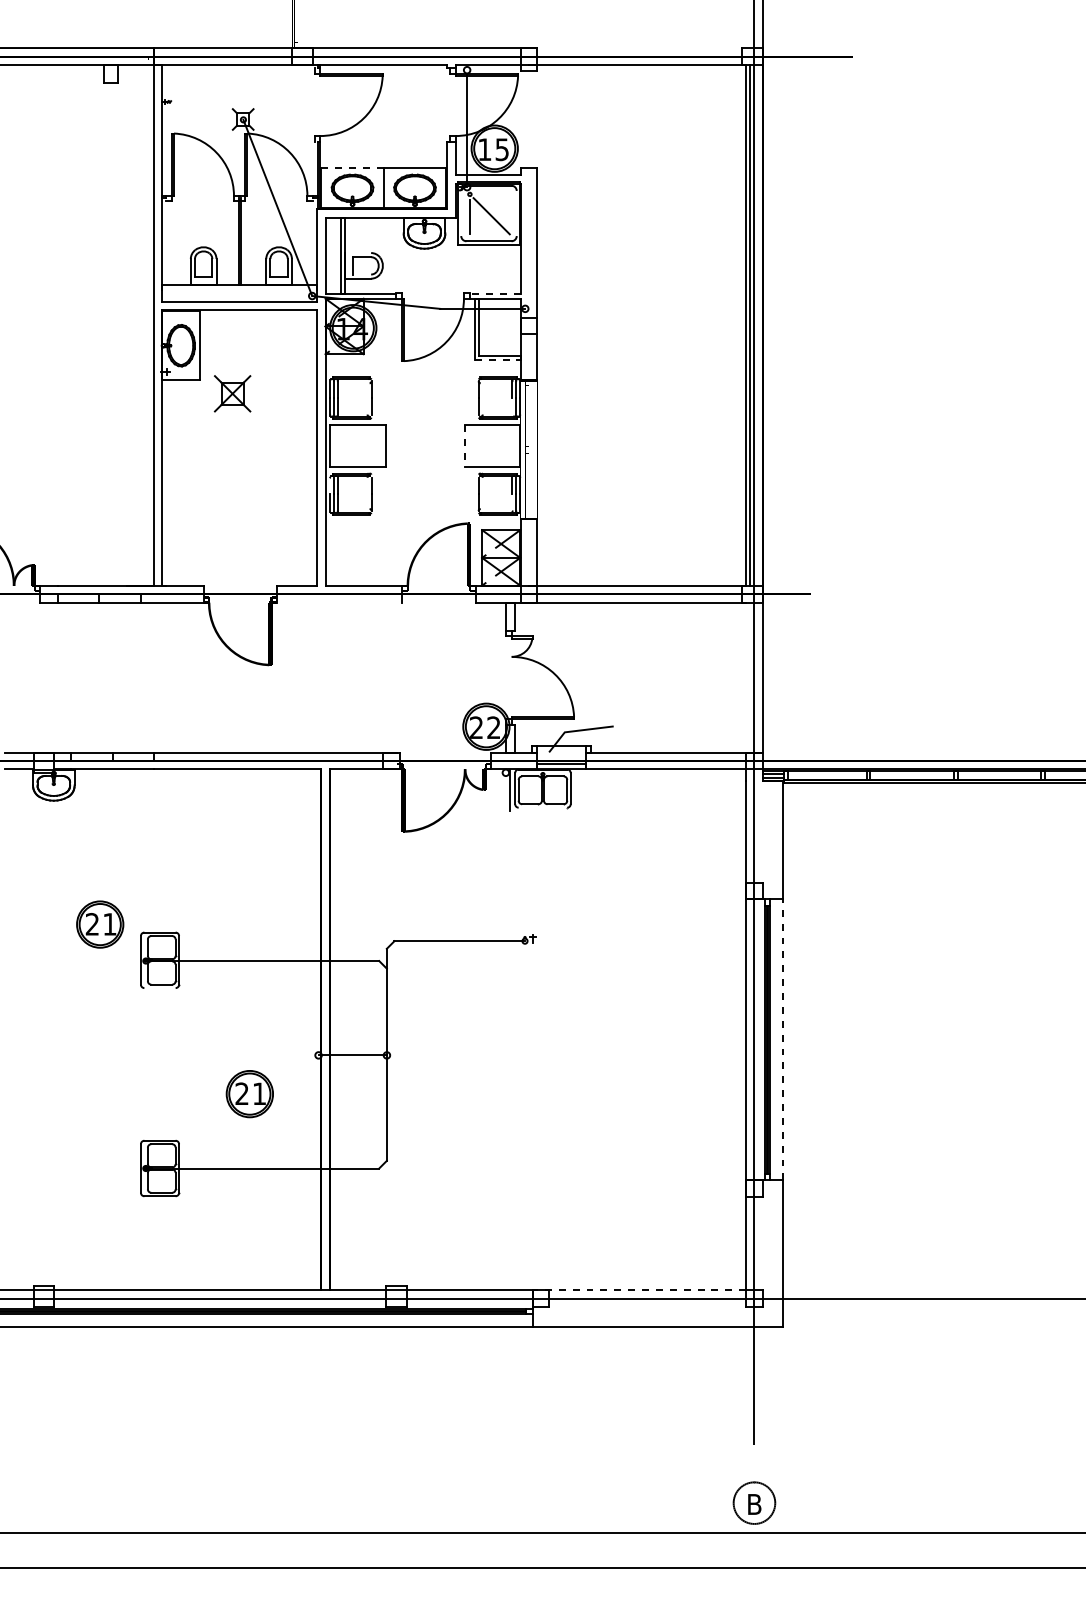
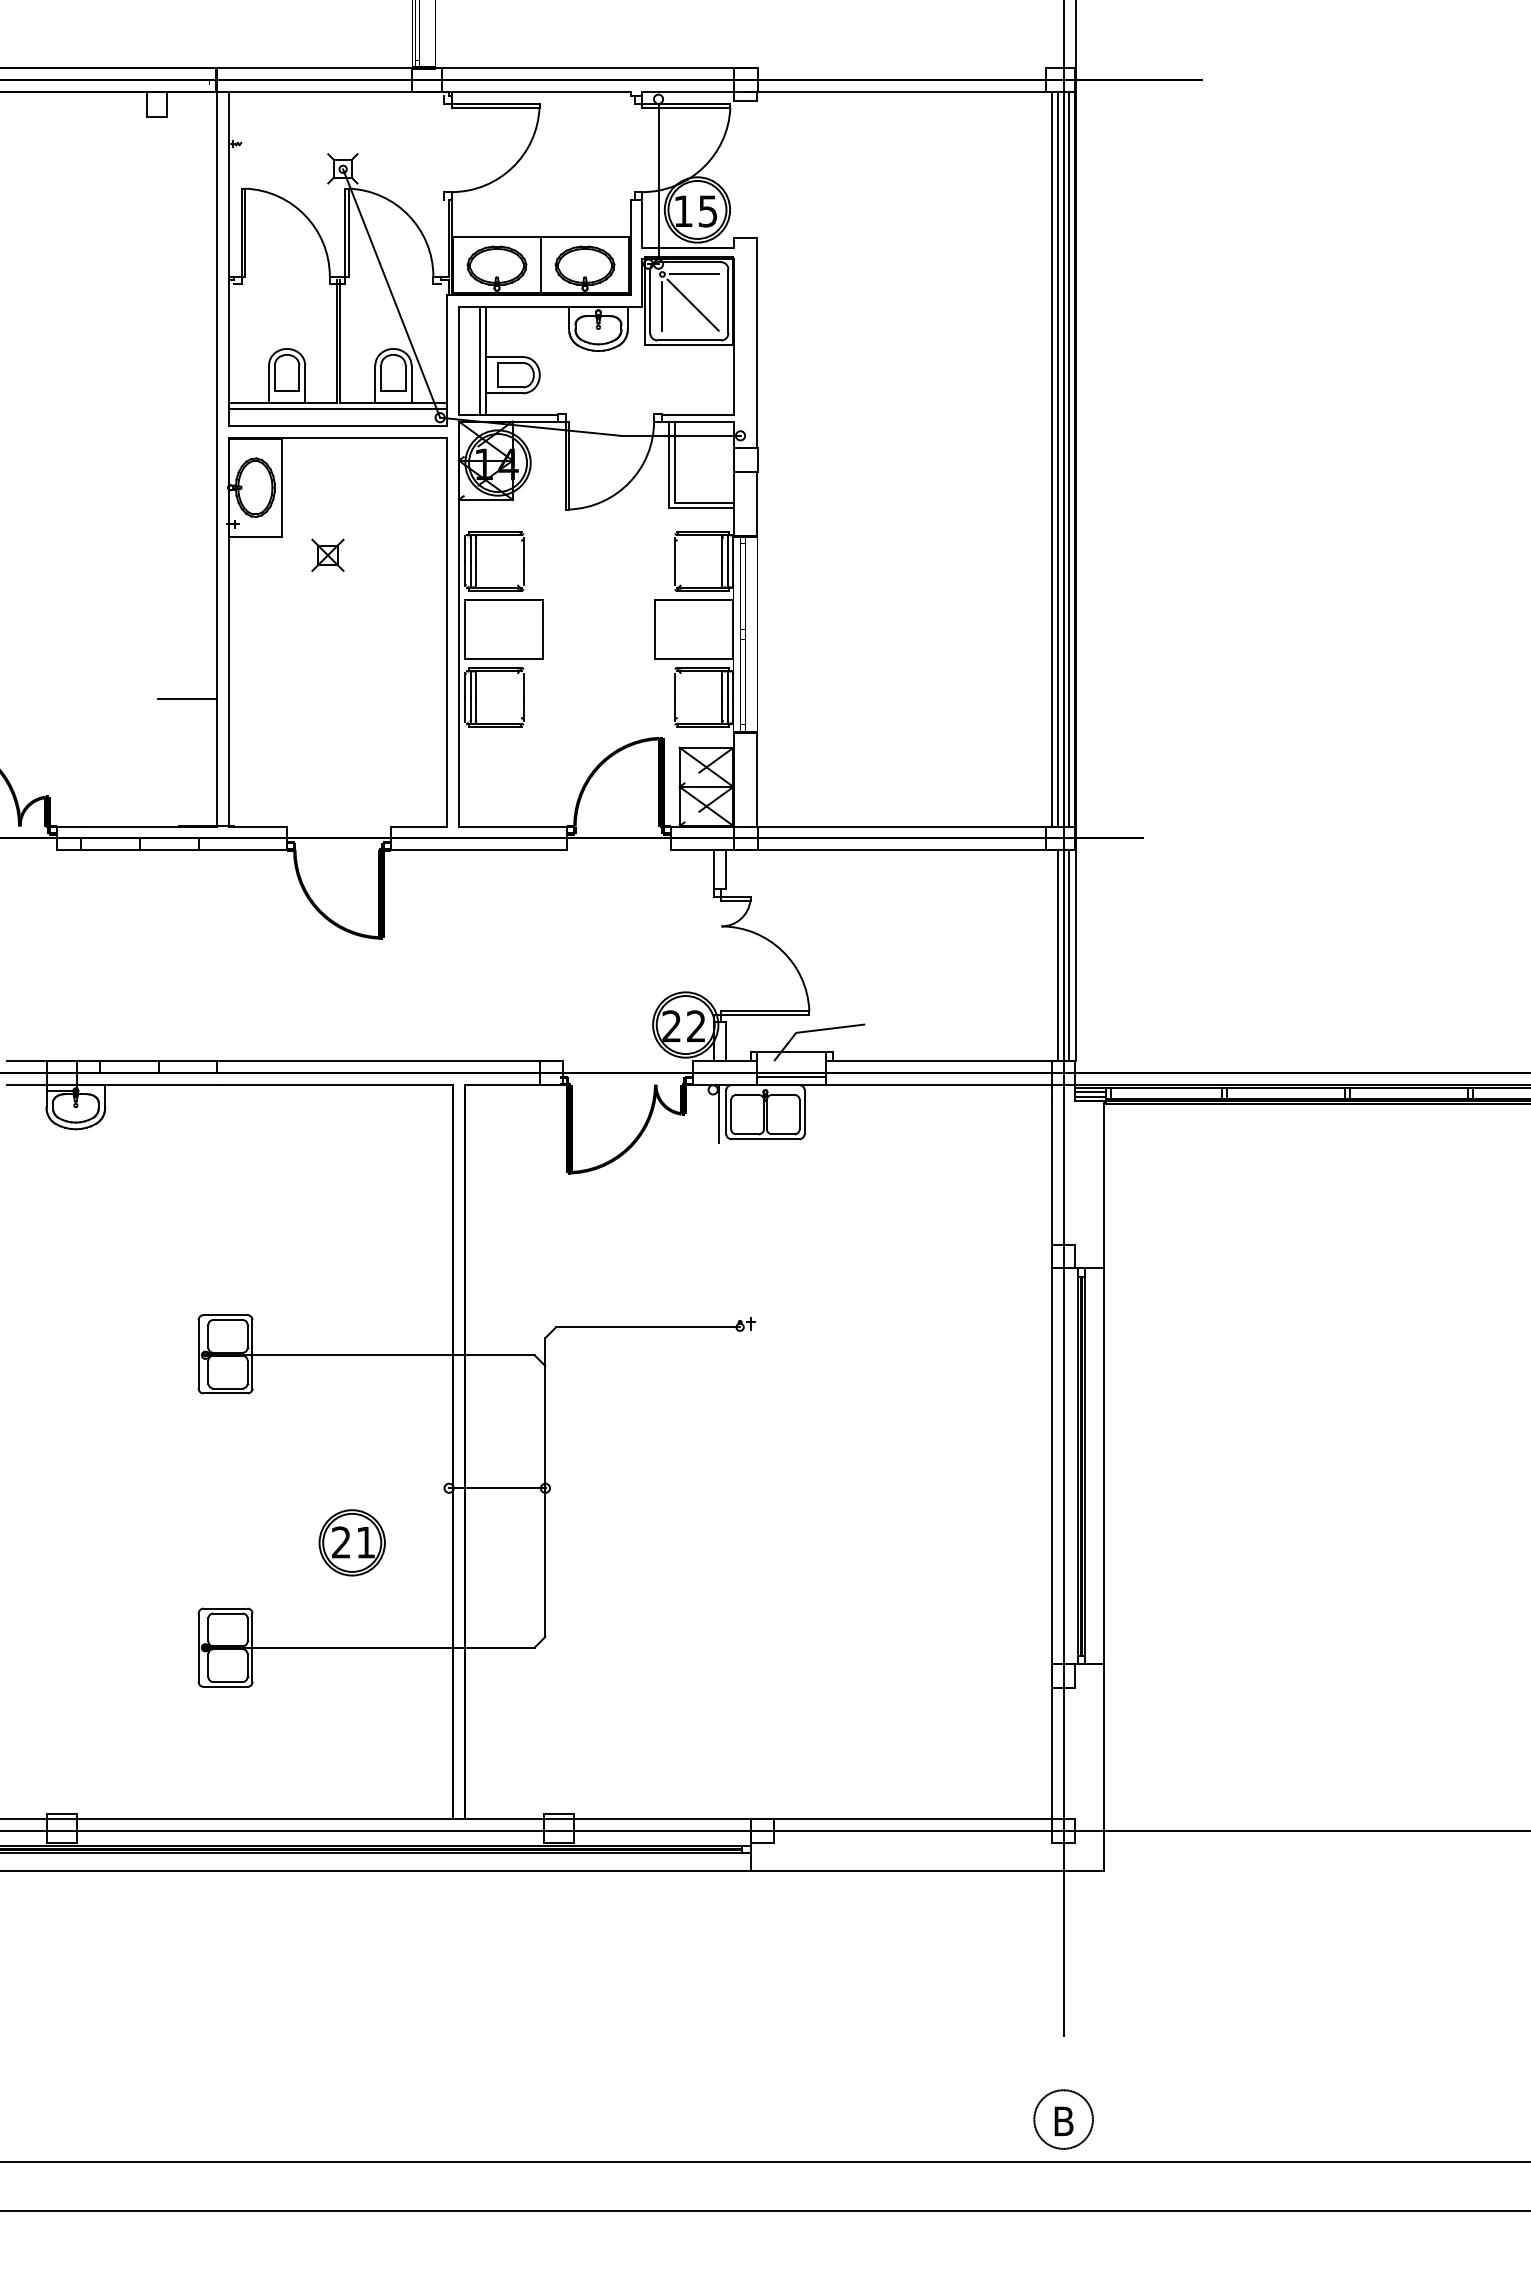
line: (352, 167) -> (496, 236), dashed -> solid
line: (491, 194) -> (693, 274), added
line: (461, 213) -> (650, 301), added
line: (516, 213) -> (728, 301), added
line: (357, 253) -> (504, 357), added
line: (362, 274) -> (510, 387), added
line: (239, 289) -> (337, 408), added
line: (494, 293) -> (697, 414), dashed -> solid
line: (758, 324) -> (1069, 458), added
line: (498, 360) -> (702, 508), dashed -> solid
part: (232, 393) -> (327, 554), size x0.62
line: (512, 406) -> (722, 573), added
line: (464, 446) -> (655, 629), dashed -> solid
line: (330, 485) -> (465, 684), added
line: (133, 495) -> (187, 698), added
line: (512, 503) -> (722, 709), added
line: (339, 602) -> (478, 849), added
line: (750, 676) -> (1057, 954), added
line: (758, 676) -> (1069, 954), added
line: (543, 808) -> (765, 1139), added
part: (99, 924) -> (140, 1303), removed
line: (159, 988) -> (225, 1393), added
line: (782, 1039) -> (1103, 1465), dashed -> solid
line: (639, 1290) -> (901, 1819), dashed -> solid

